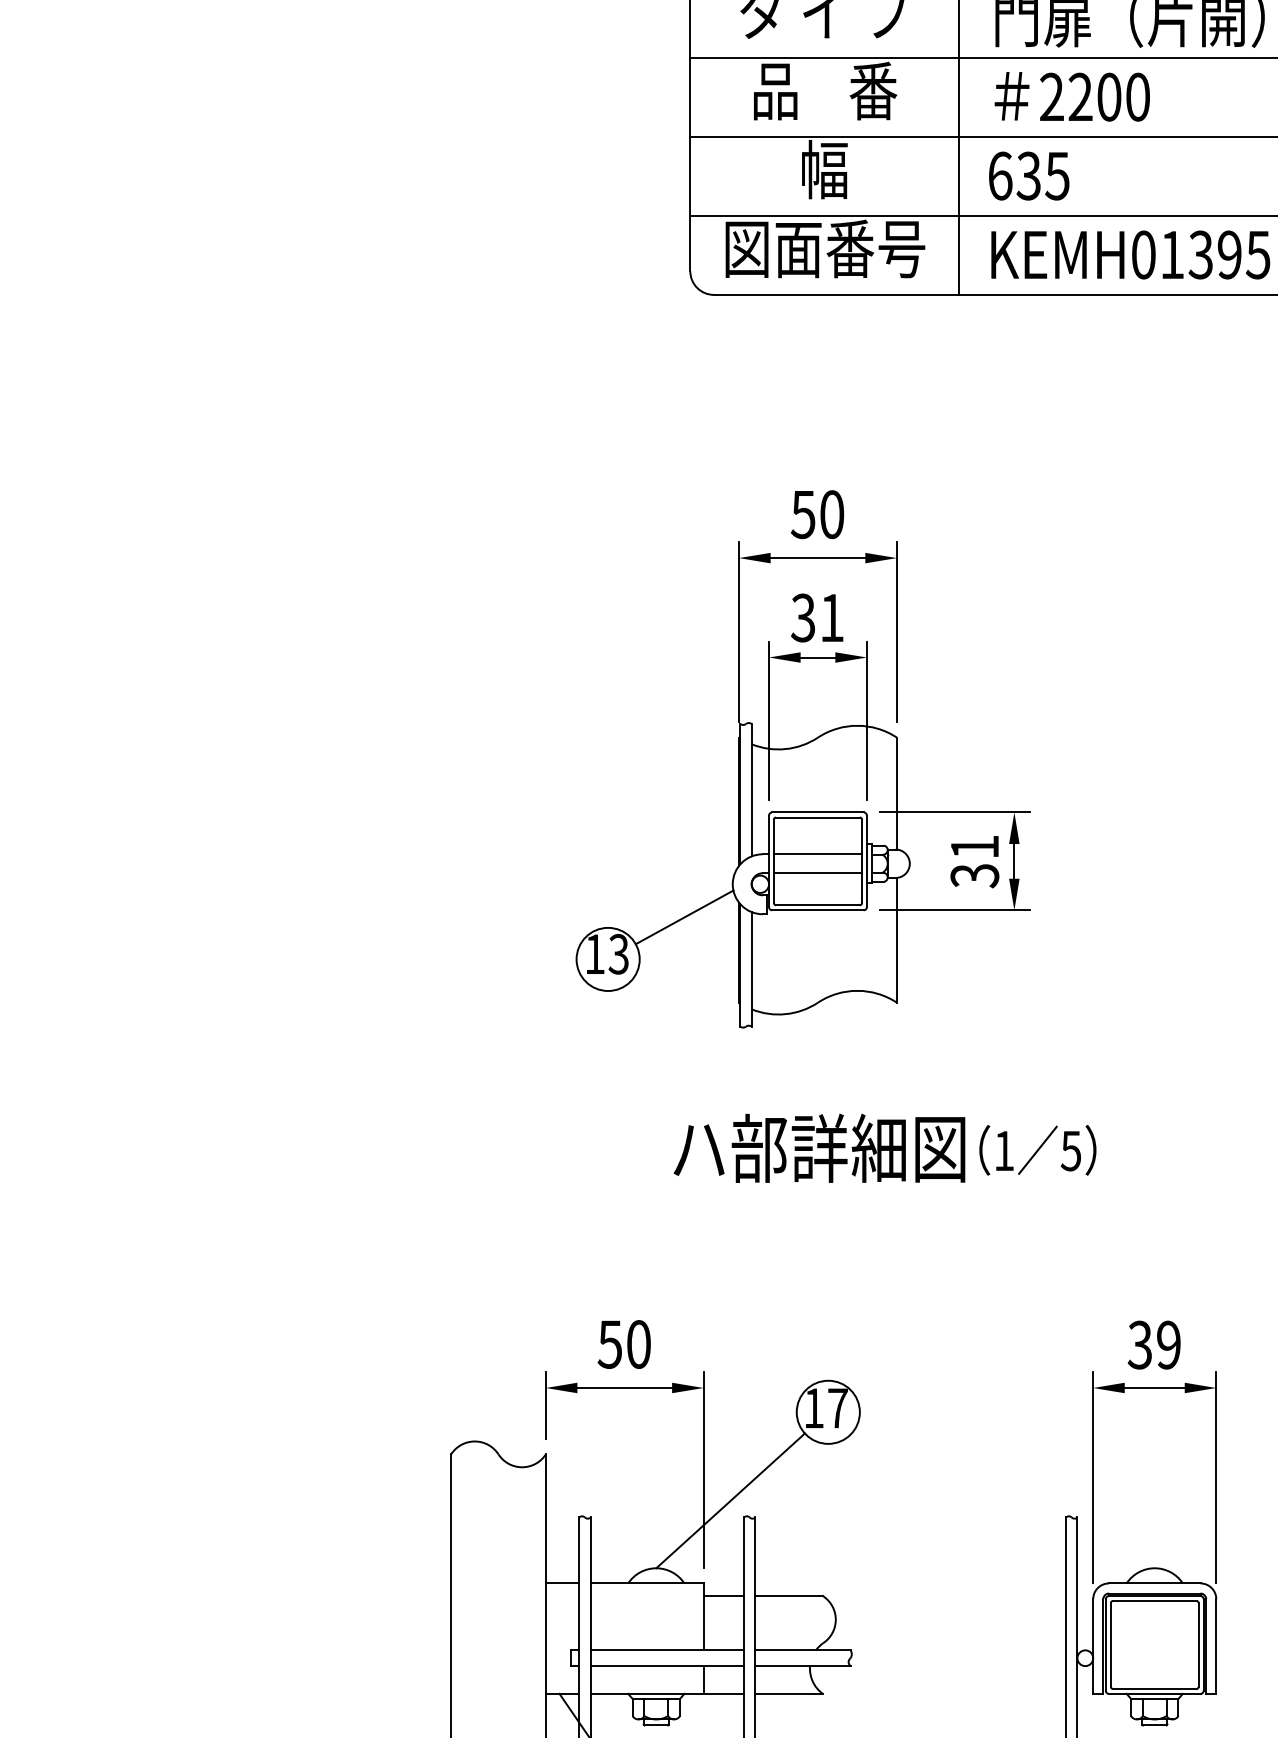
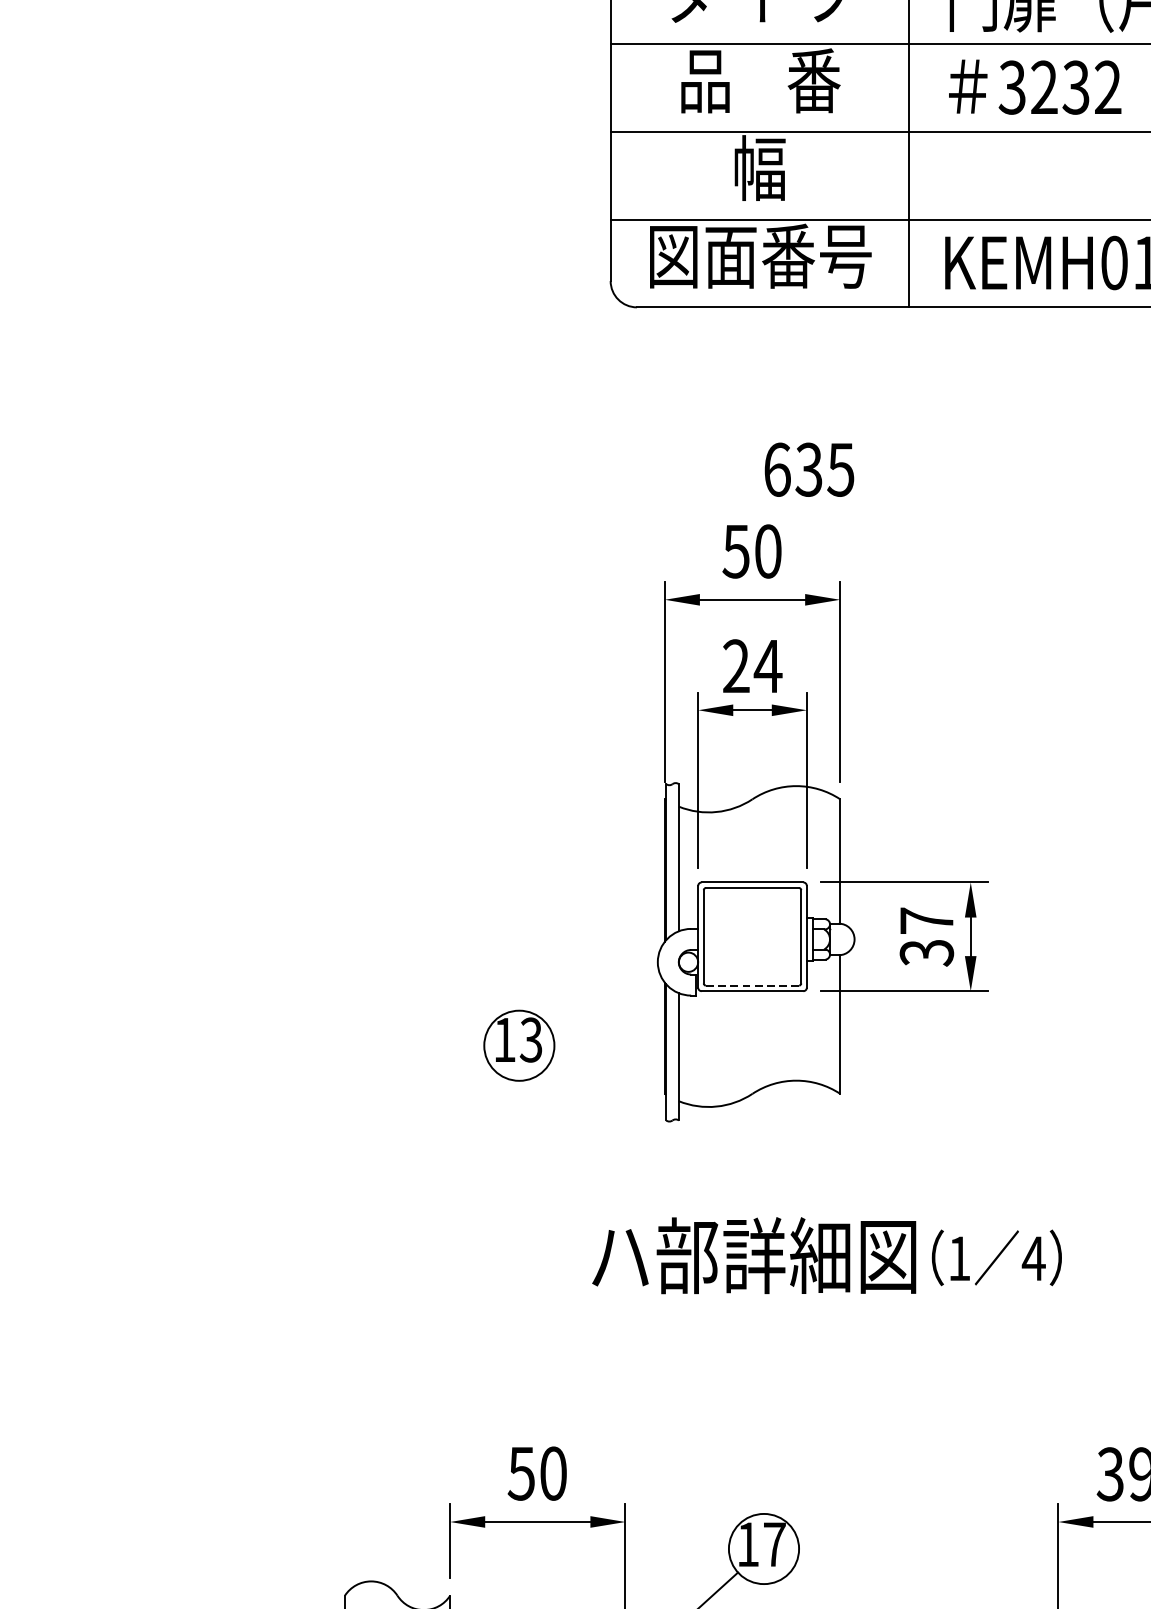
text: (1094, 96) -> (1059, 86), 2200 -> 3232
text: (1029, 175) -> (809, 469), moved
text: (817, 617) -> (751, 665), 31 -> 24
text: (974, 846) -> (926, 920), 31 -> 37
line: (817, 854) -> (751, 929), removed
line: (817, 873) -> (751, 950), removed
line: (817, 905) -> (751, 985), solid -> dashed
line: (684, 917) -> (604, 999), removed
text: (1070, 1151) -> (1033, 1259), 5 -> 4

